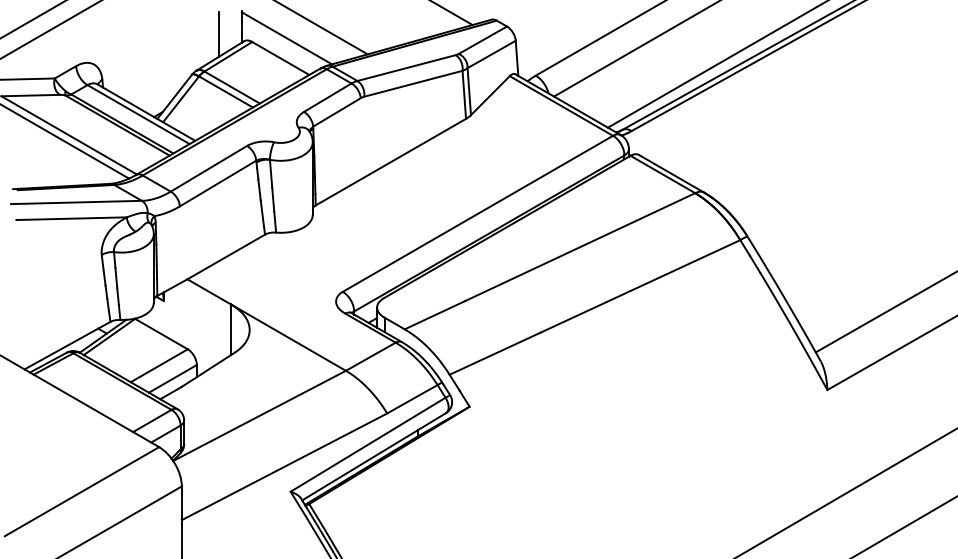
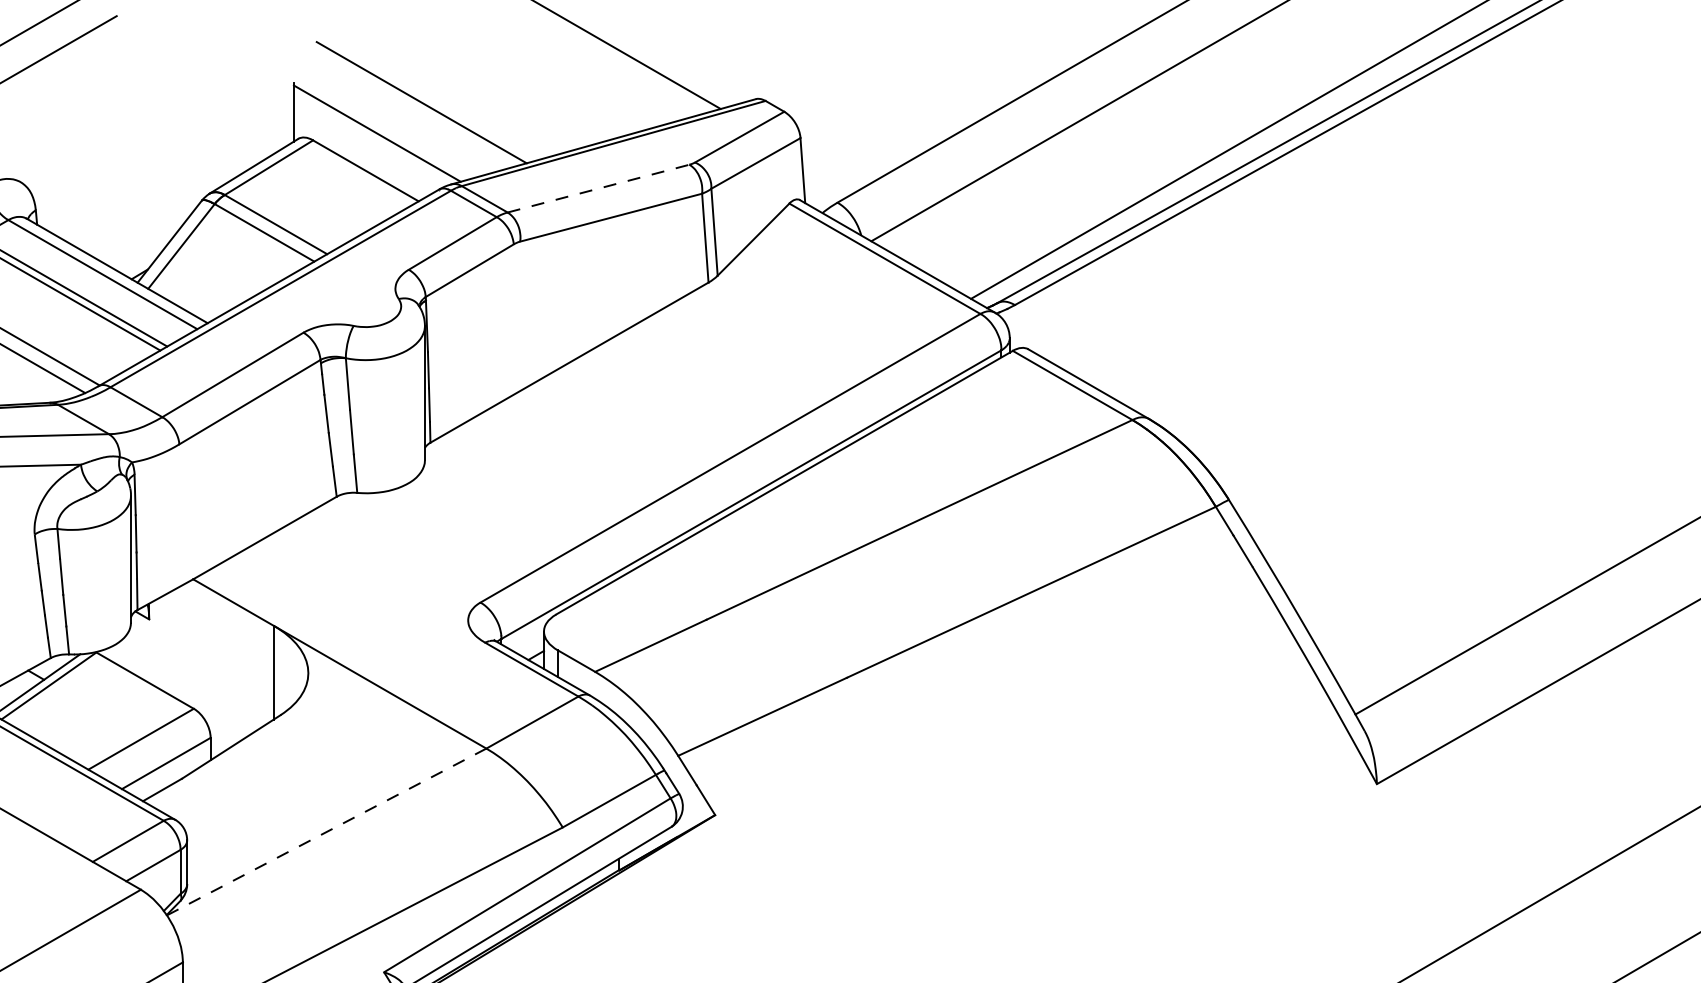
line: (219, 34) -> (252, 126), removed
line: (406, 68) -> (598, 189), solid -> dashed
line: (260, 415) -> (328, 831), solid -> dashed

